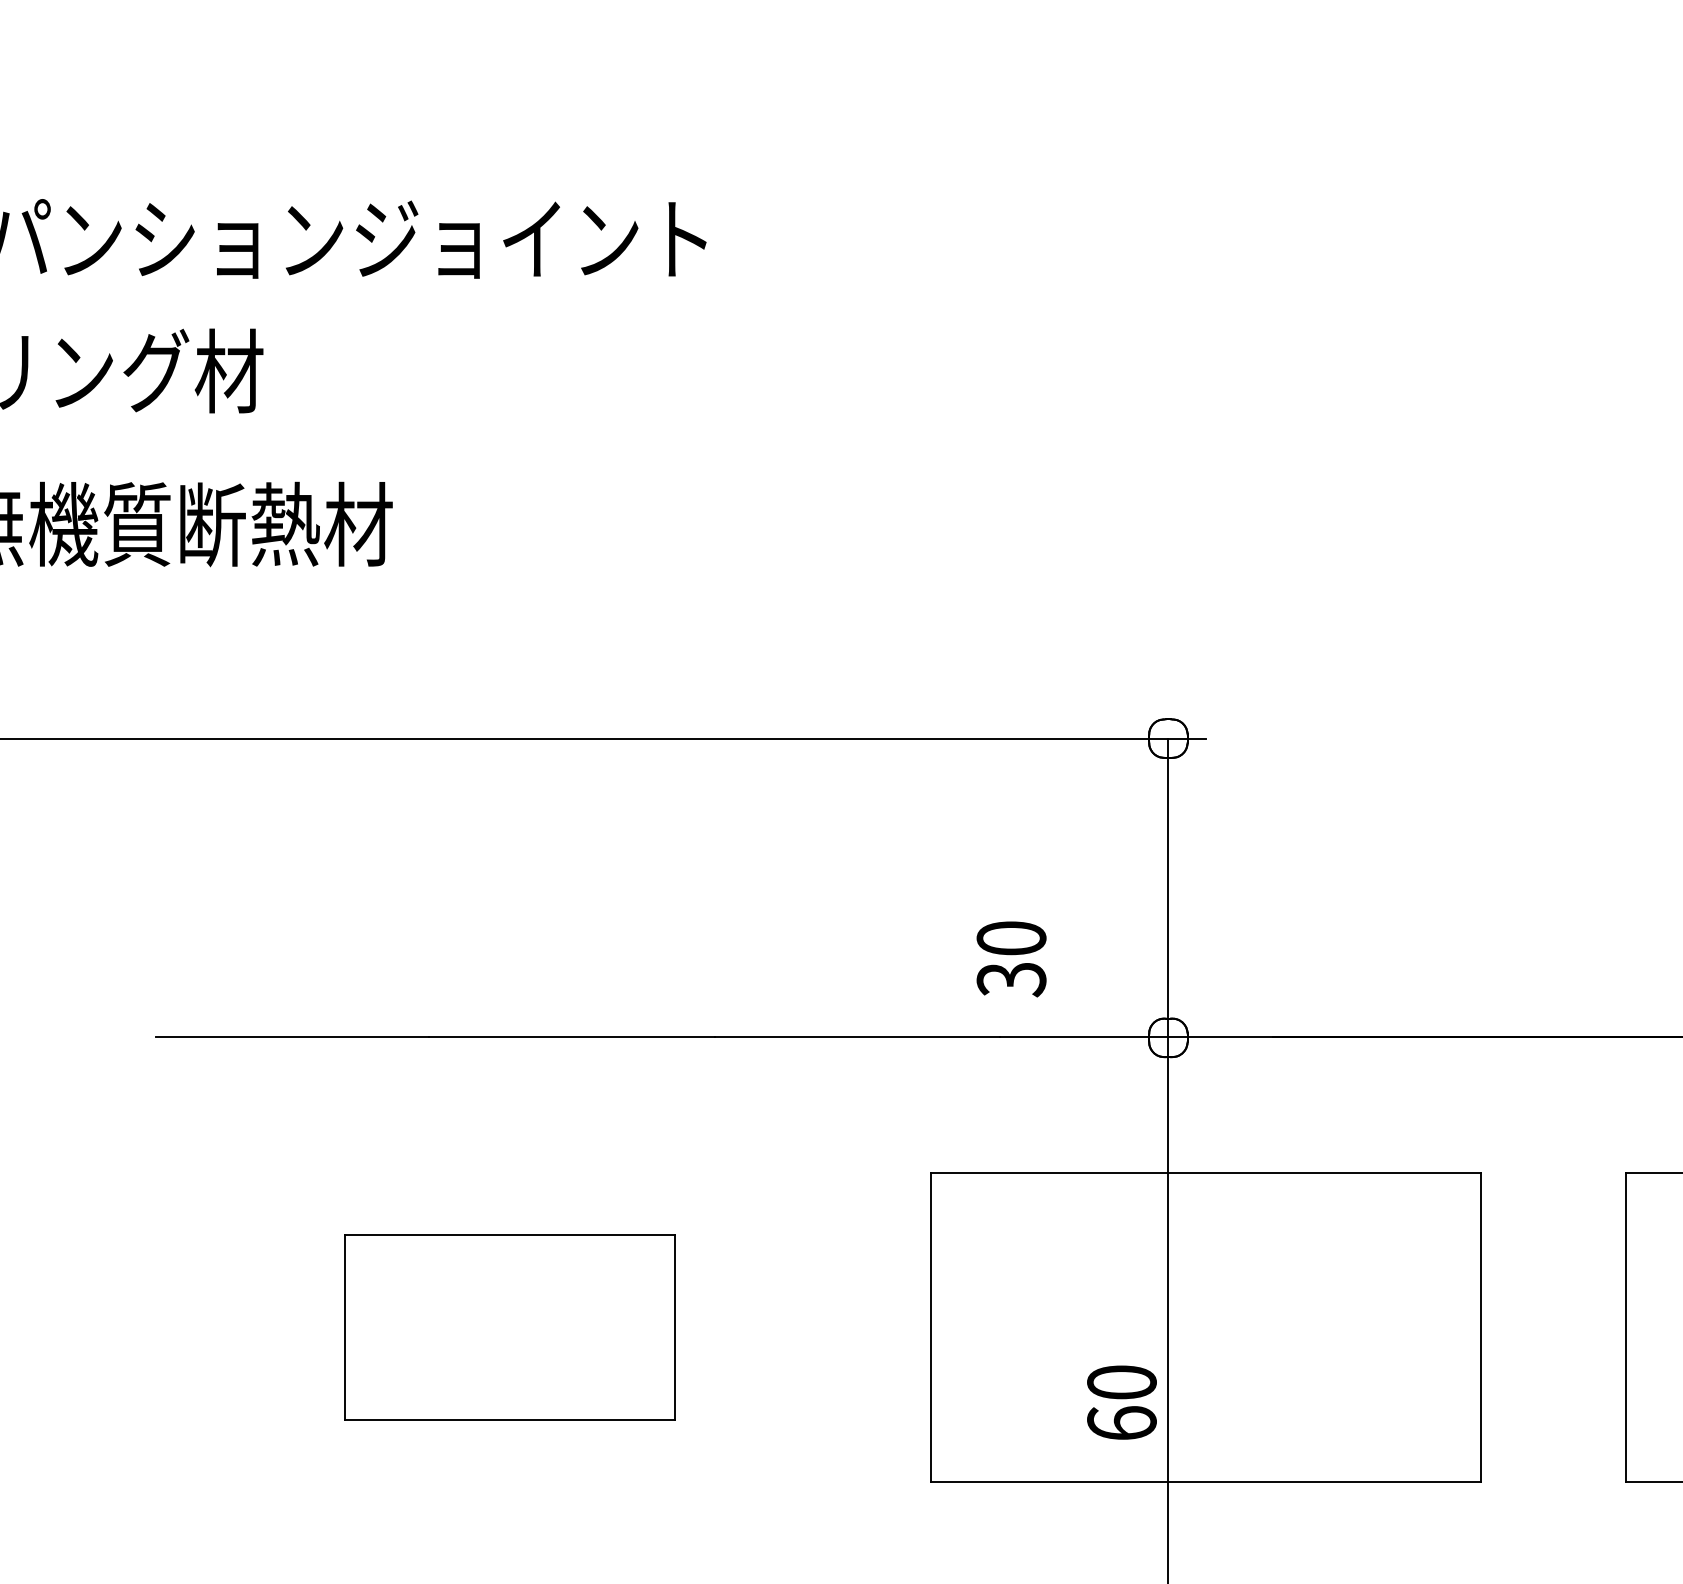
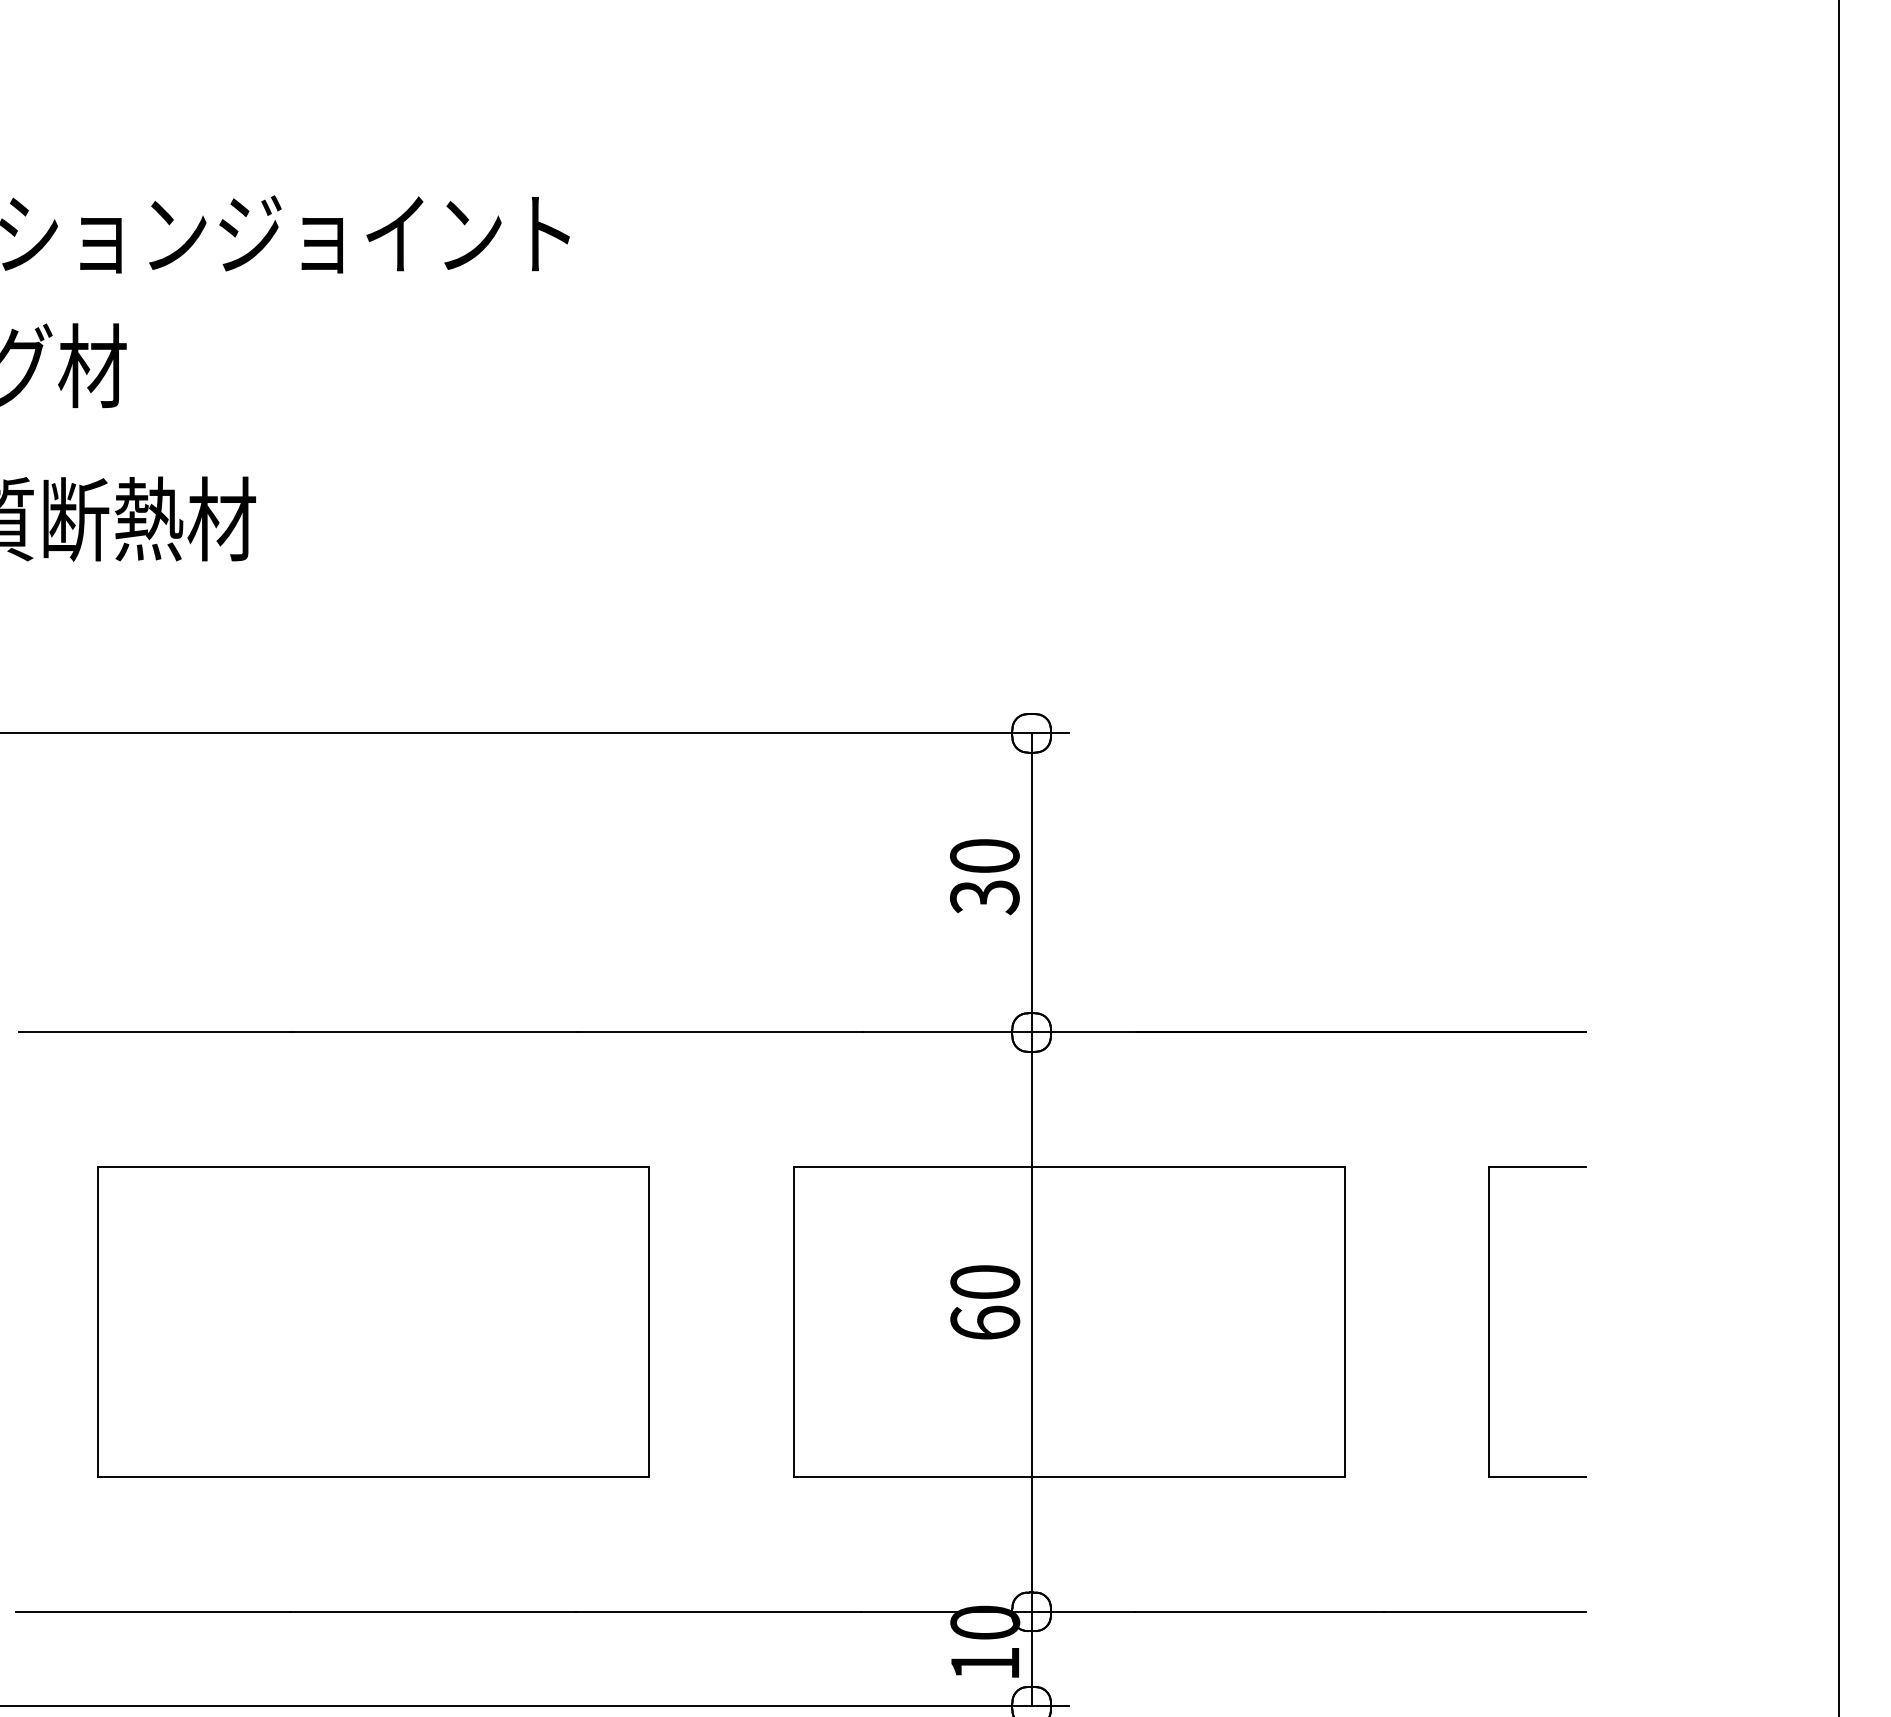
text: (1011, 959) -> (984, 877), moved
part: (510, 1326) -> (373, 1321), size x1.67
text: (1122, 1402) -> (985, 1302), moved

